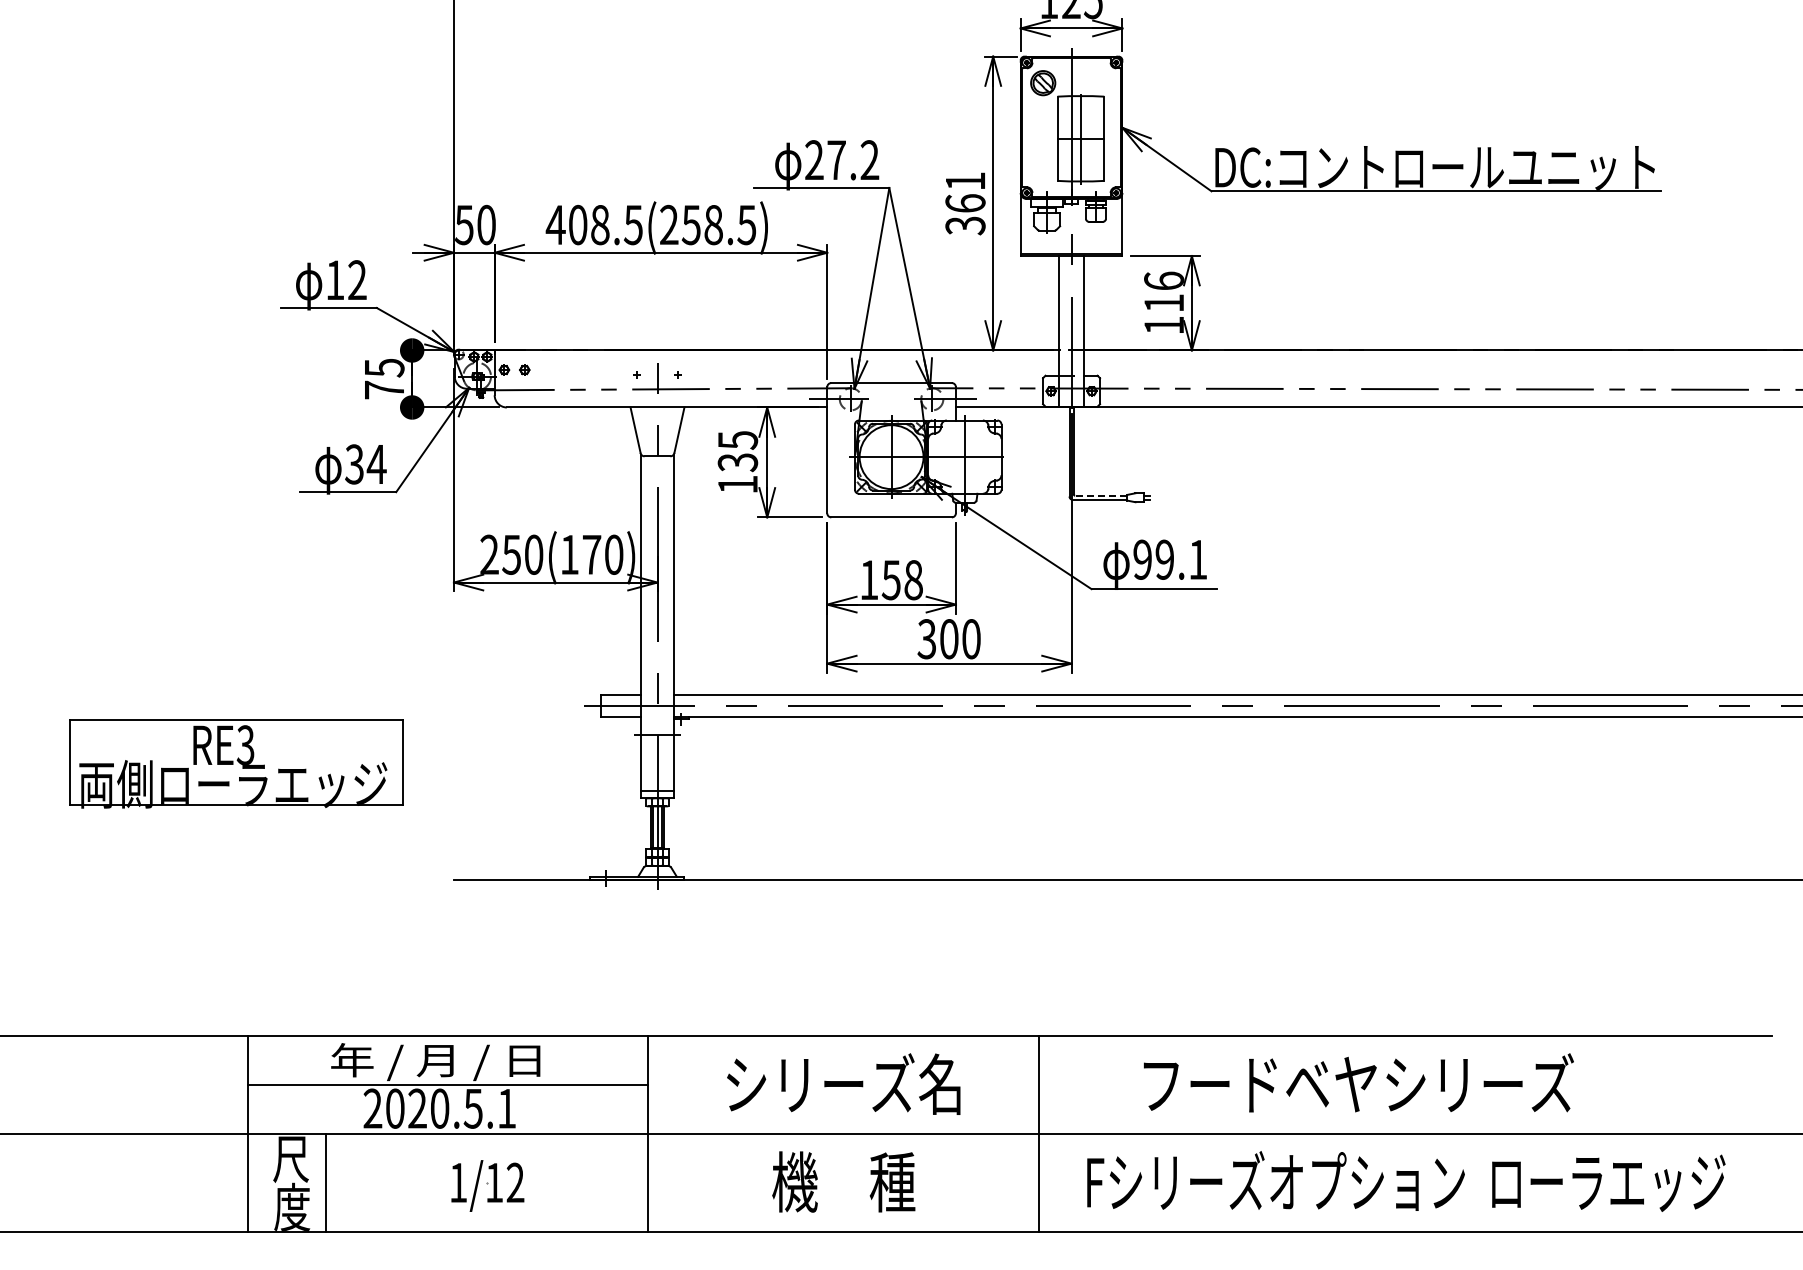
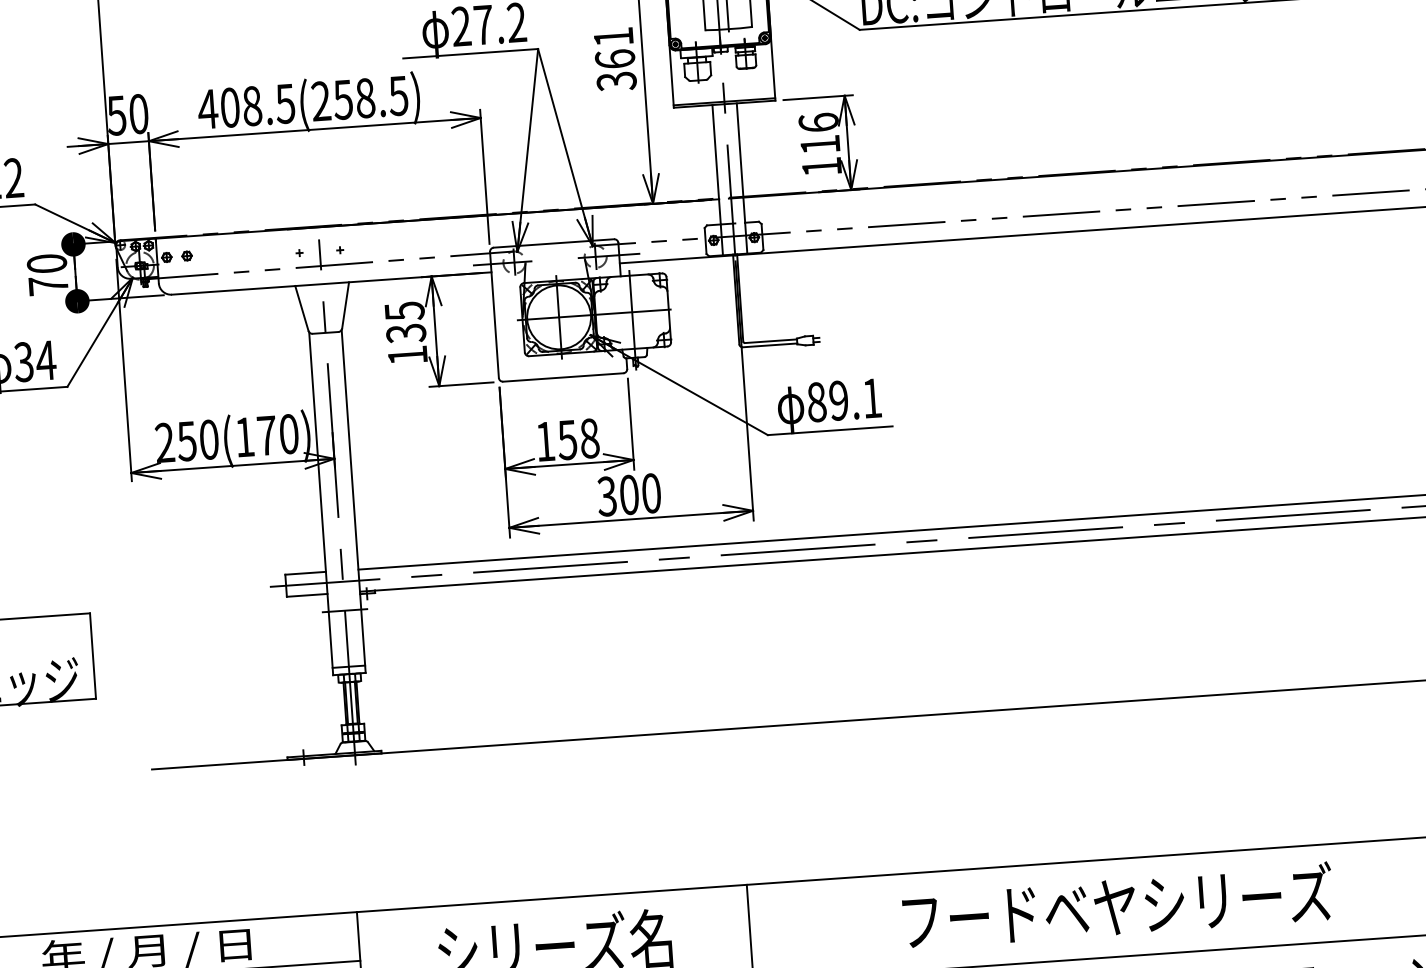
text: (384, 367) -> (47, 263), 75 -> 70
line: (1100, 495) -> (770, 341), dashed -> solid
text: (1142, 559) -> (816, 401), 99.1 -> 89.1
text: (1358, 1082) -> (1117, 905), moved

